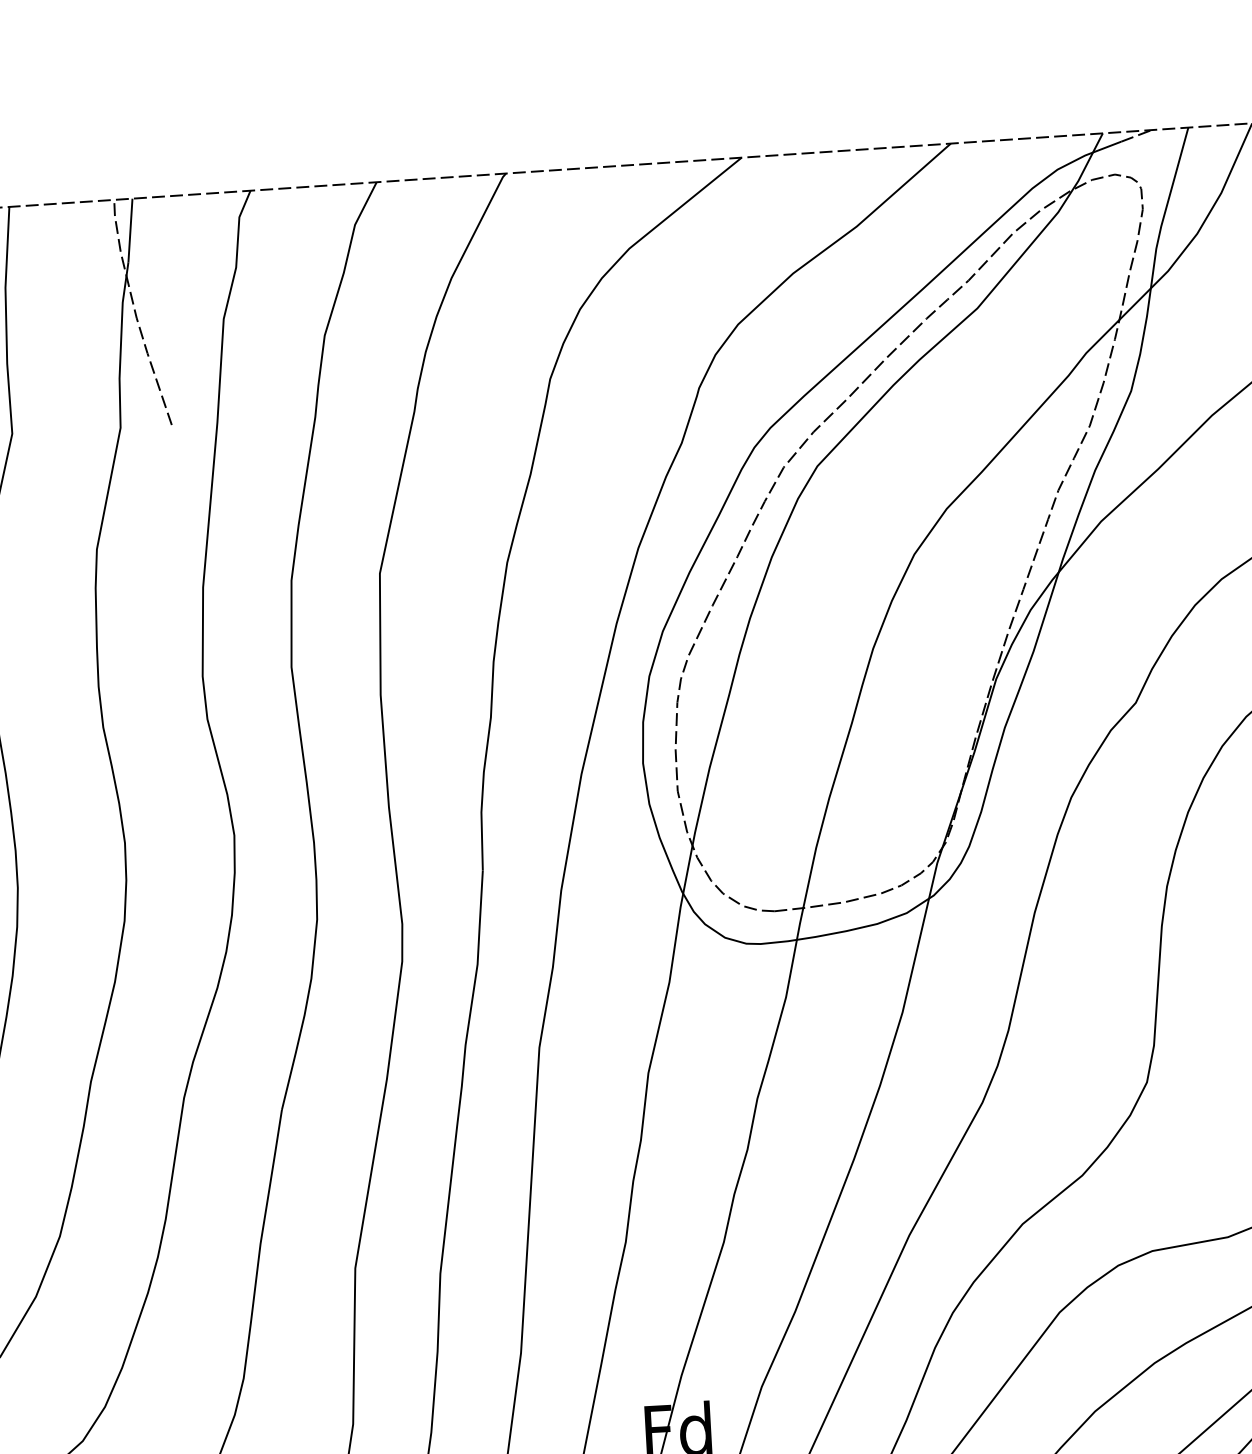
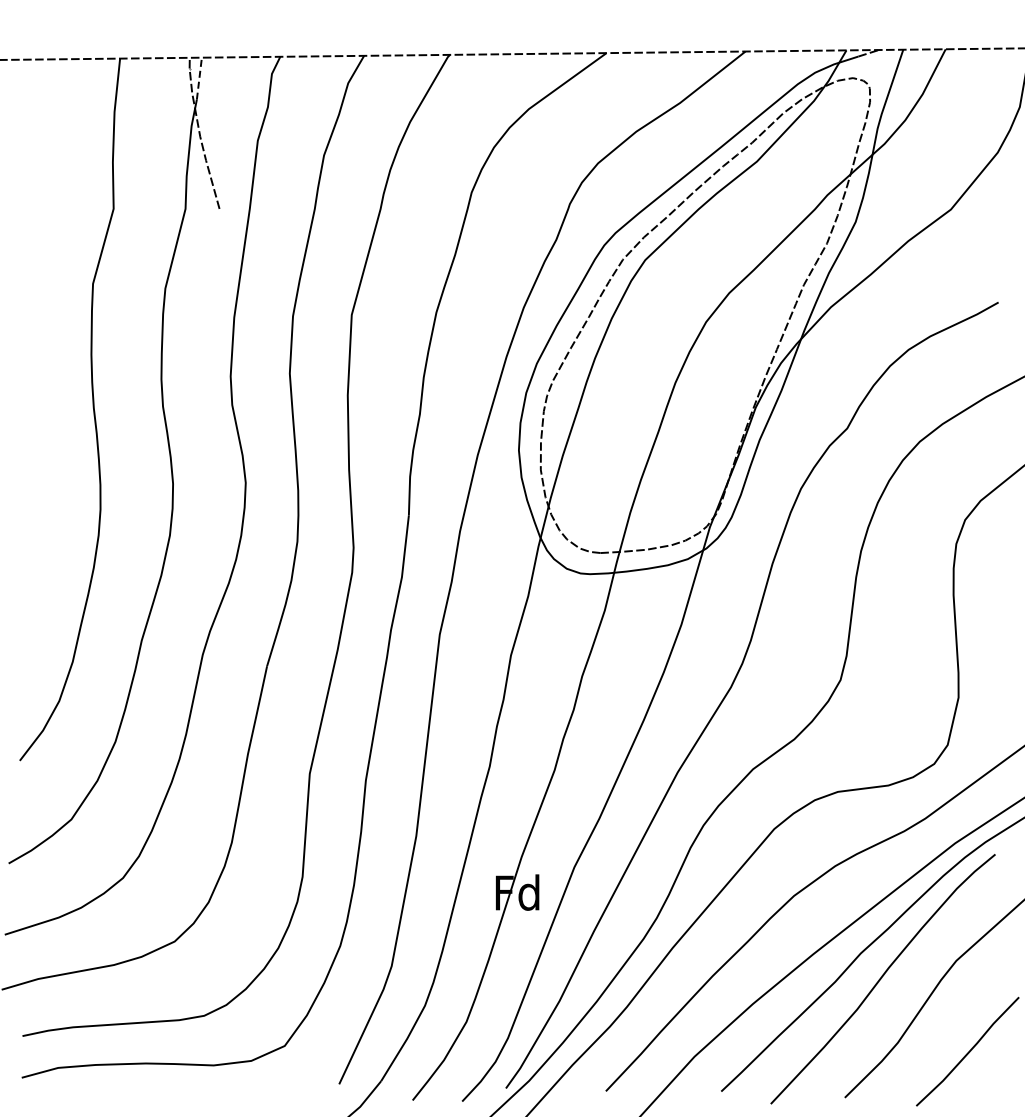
line: (130, 230) -> (199, 78), solid -> dashed

